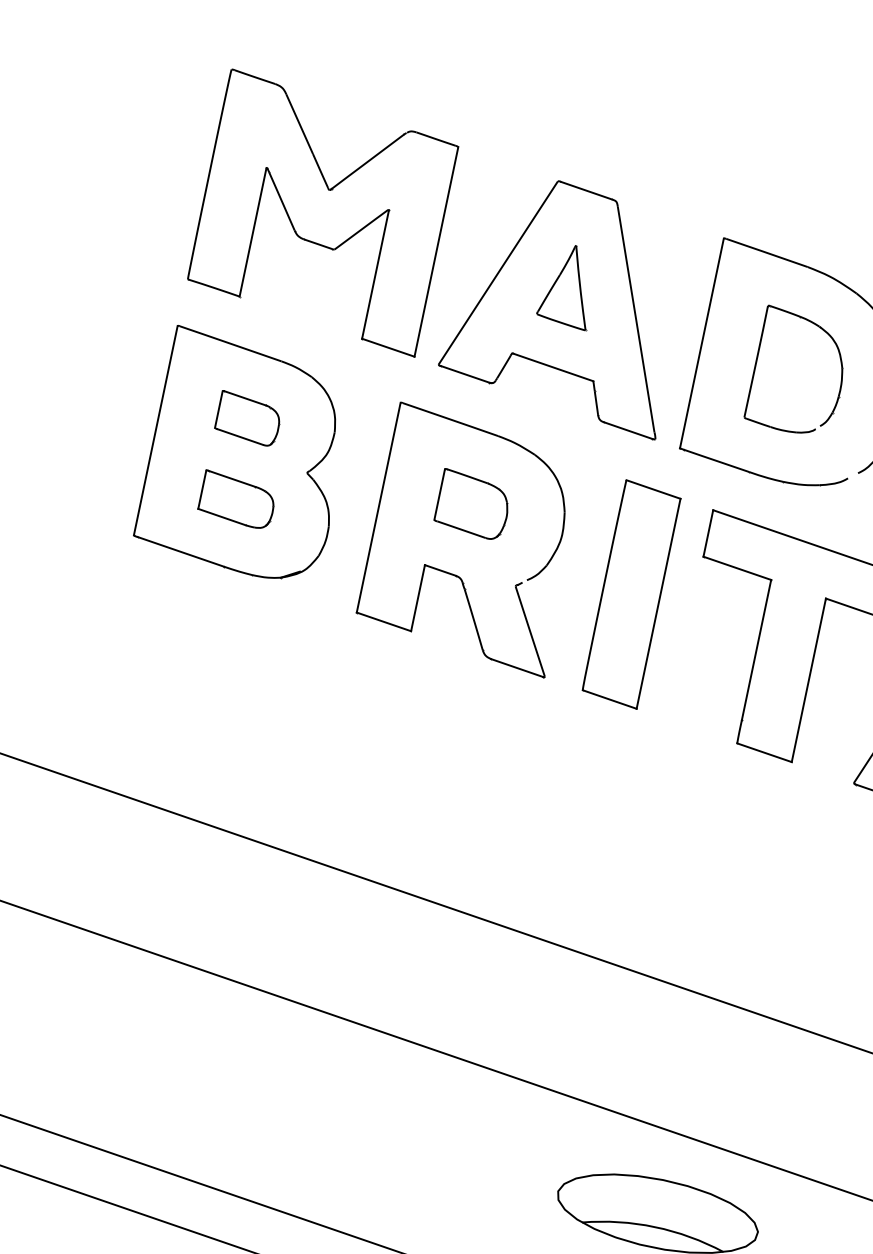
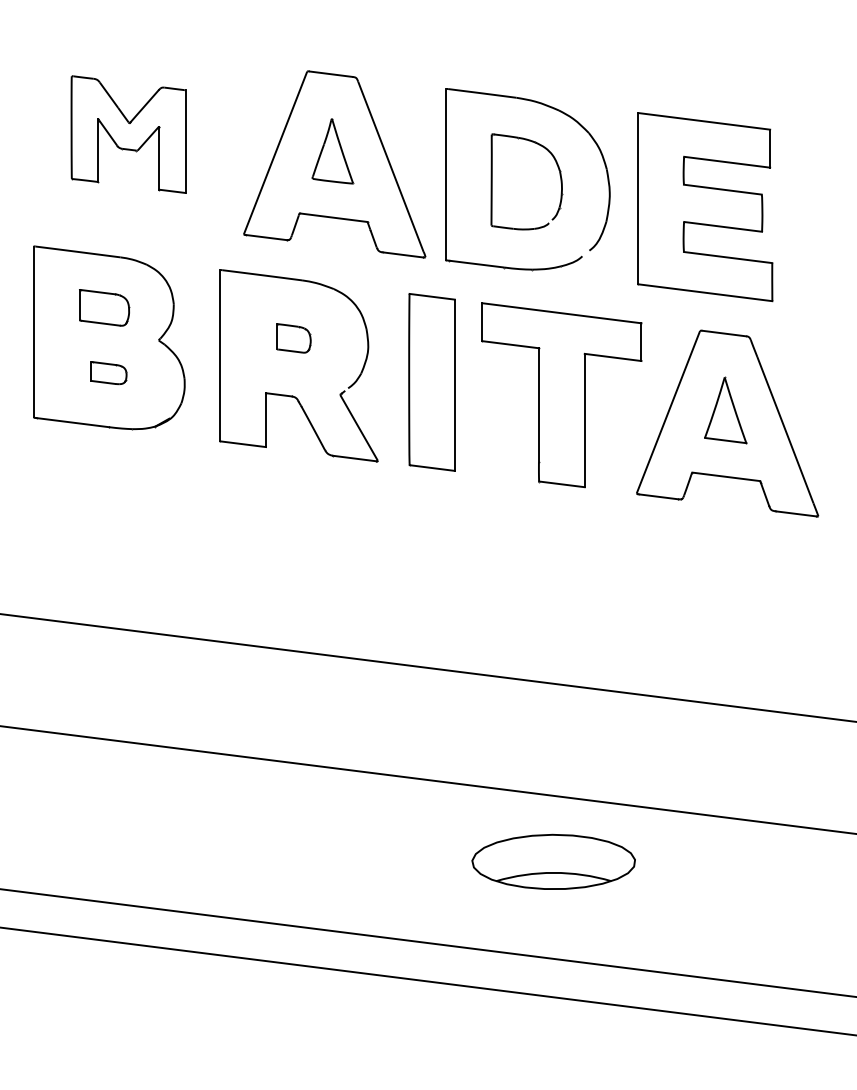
part: (322, 212) -> (128, 134), size x0.6
part: (237, 499) -> (108, 372), size x0.6
part: (472, 505) -> (293, 338), size x0.6

